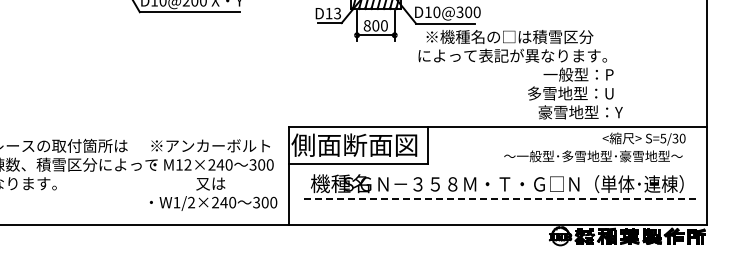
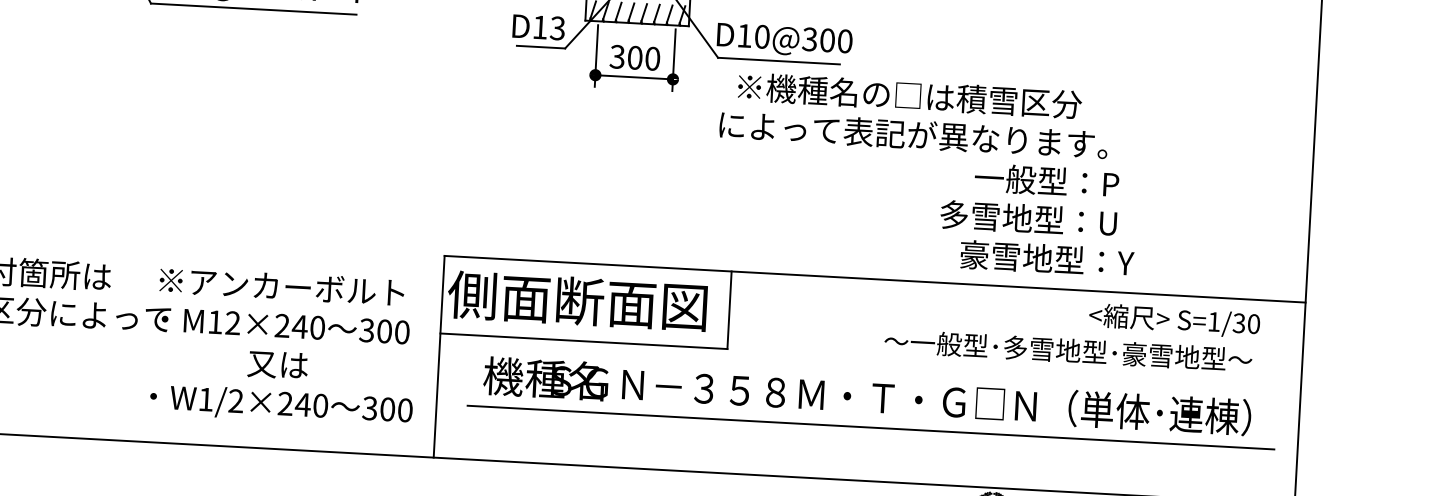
text: (366, 25) -> (615, 56), 800 -> 300
text: (663, 138) -> (1214, 321), S=5/30 -> S=1/30
line: (499, 198) -> (870, 426), dashed -> solid

